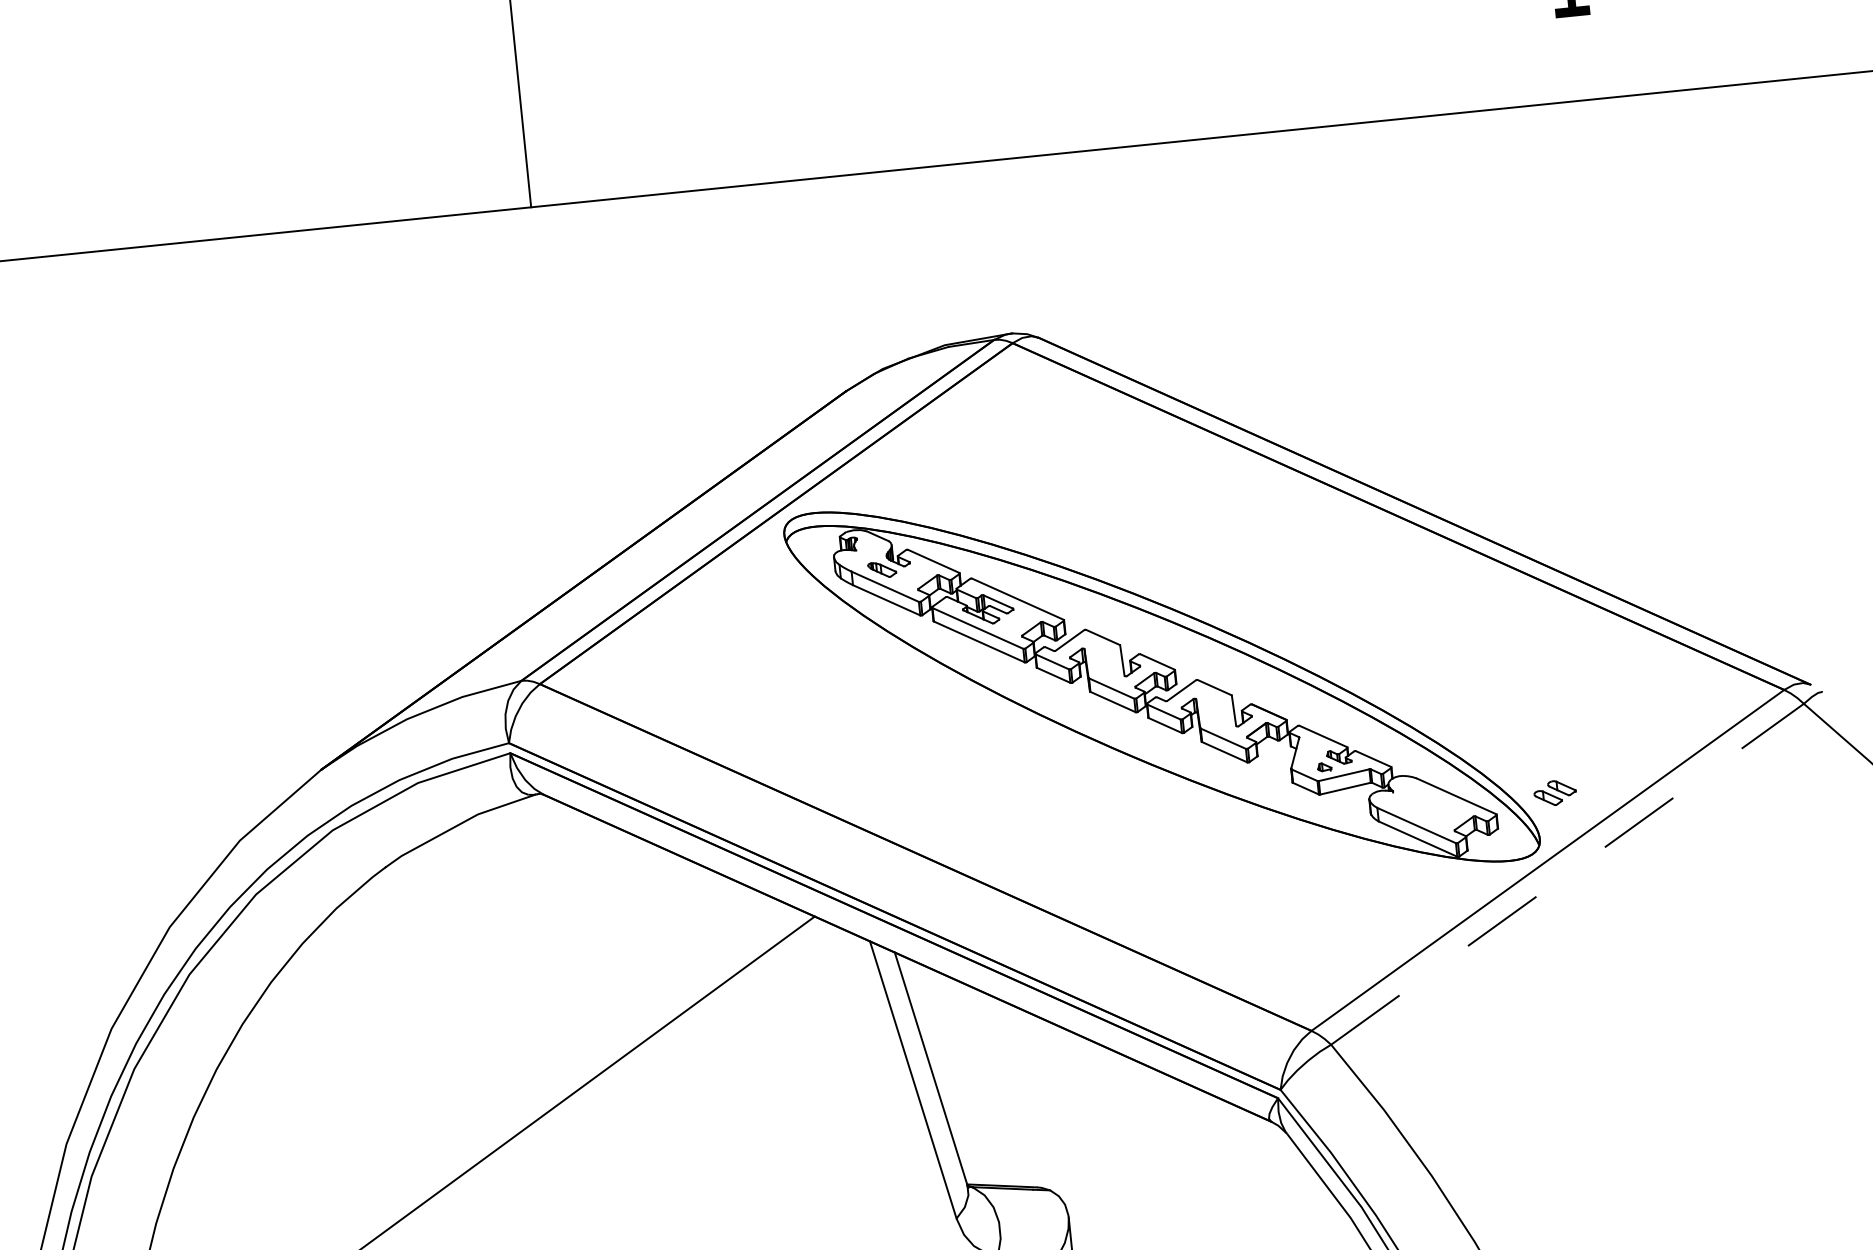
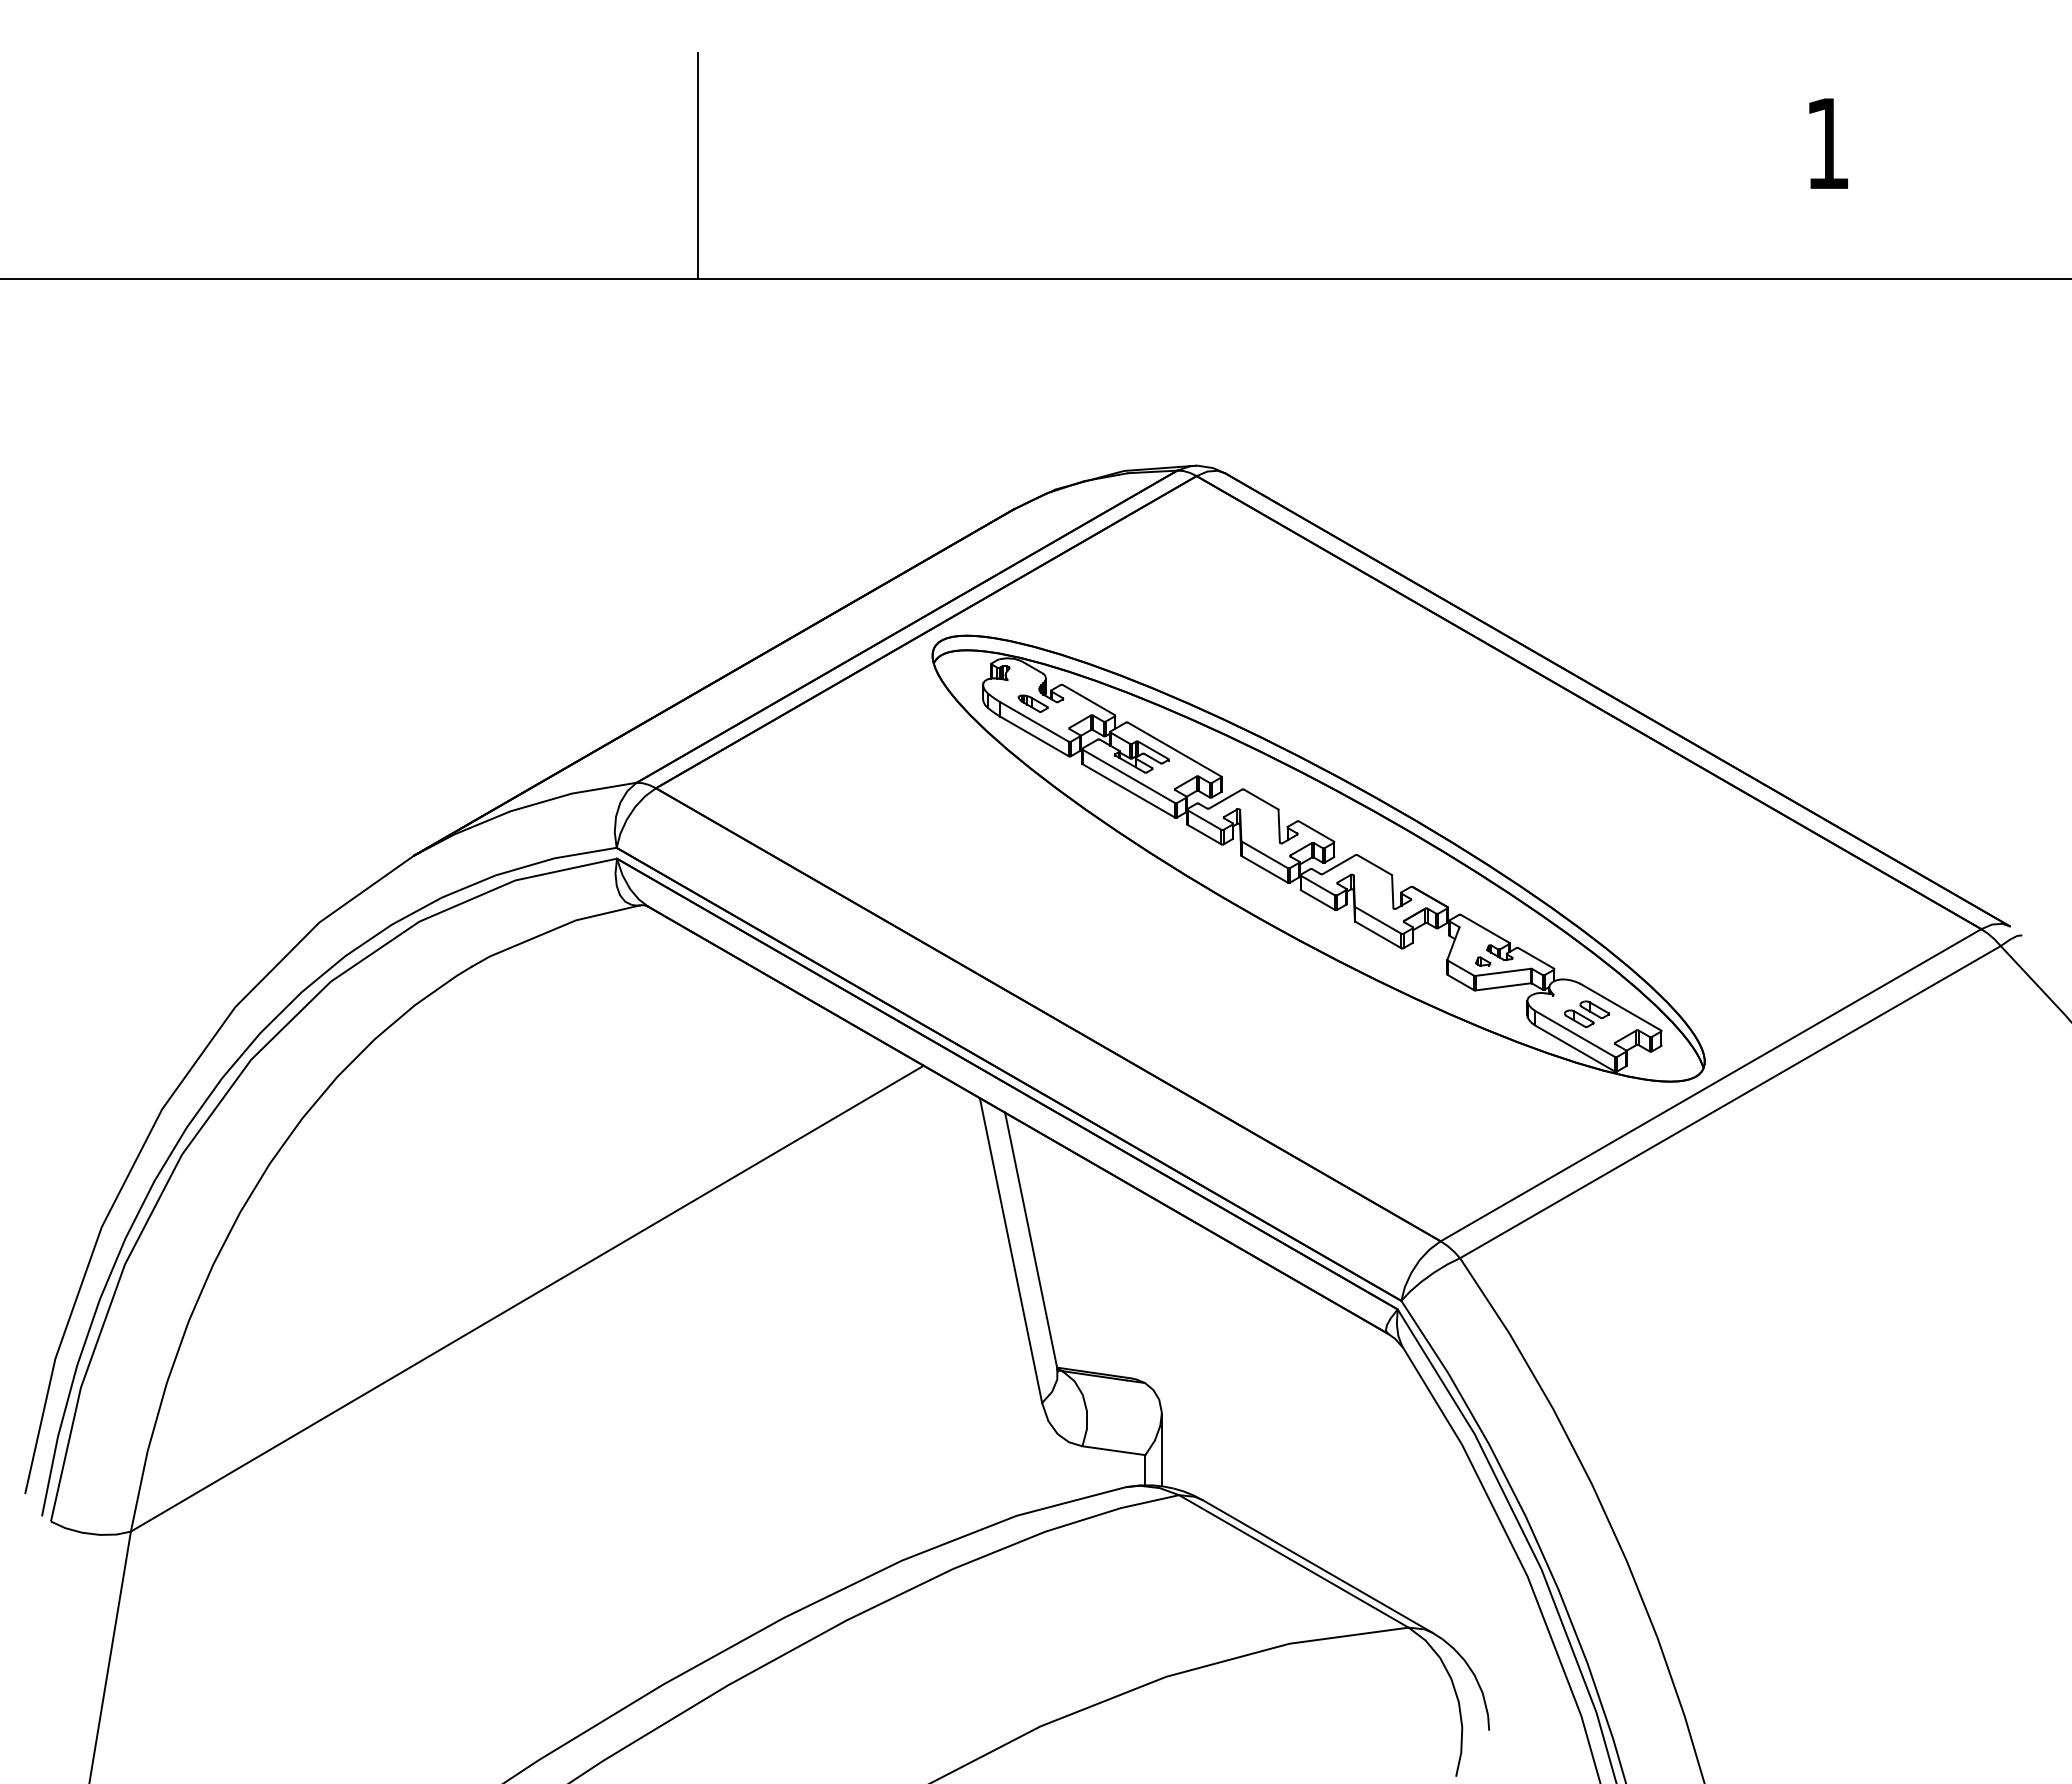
part: (1555, 792) -> (1587, 1013), moved
line: (1567, 873) -> (1730, 1101), dashed -> solid

